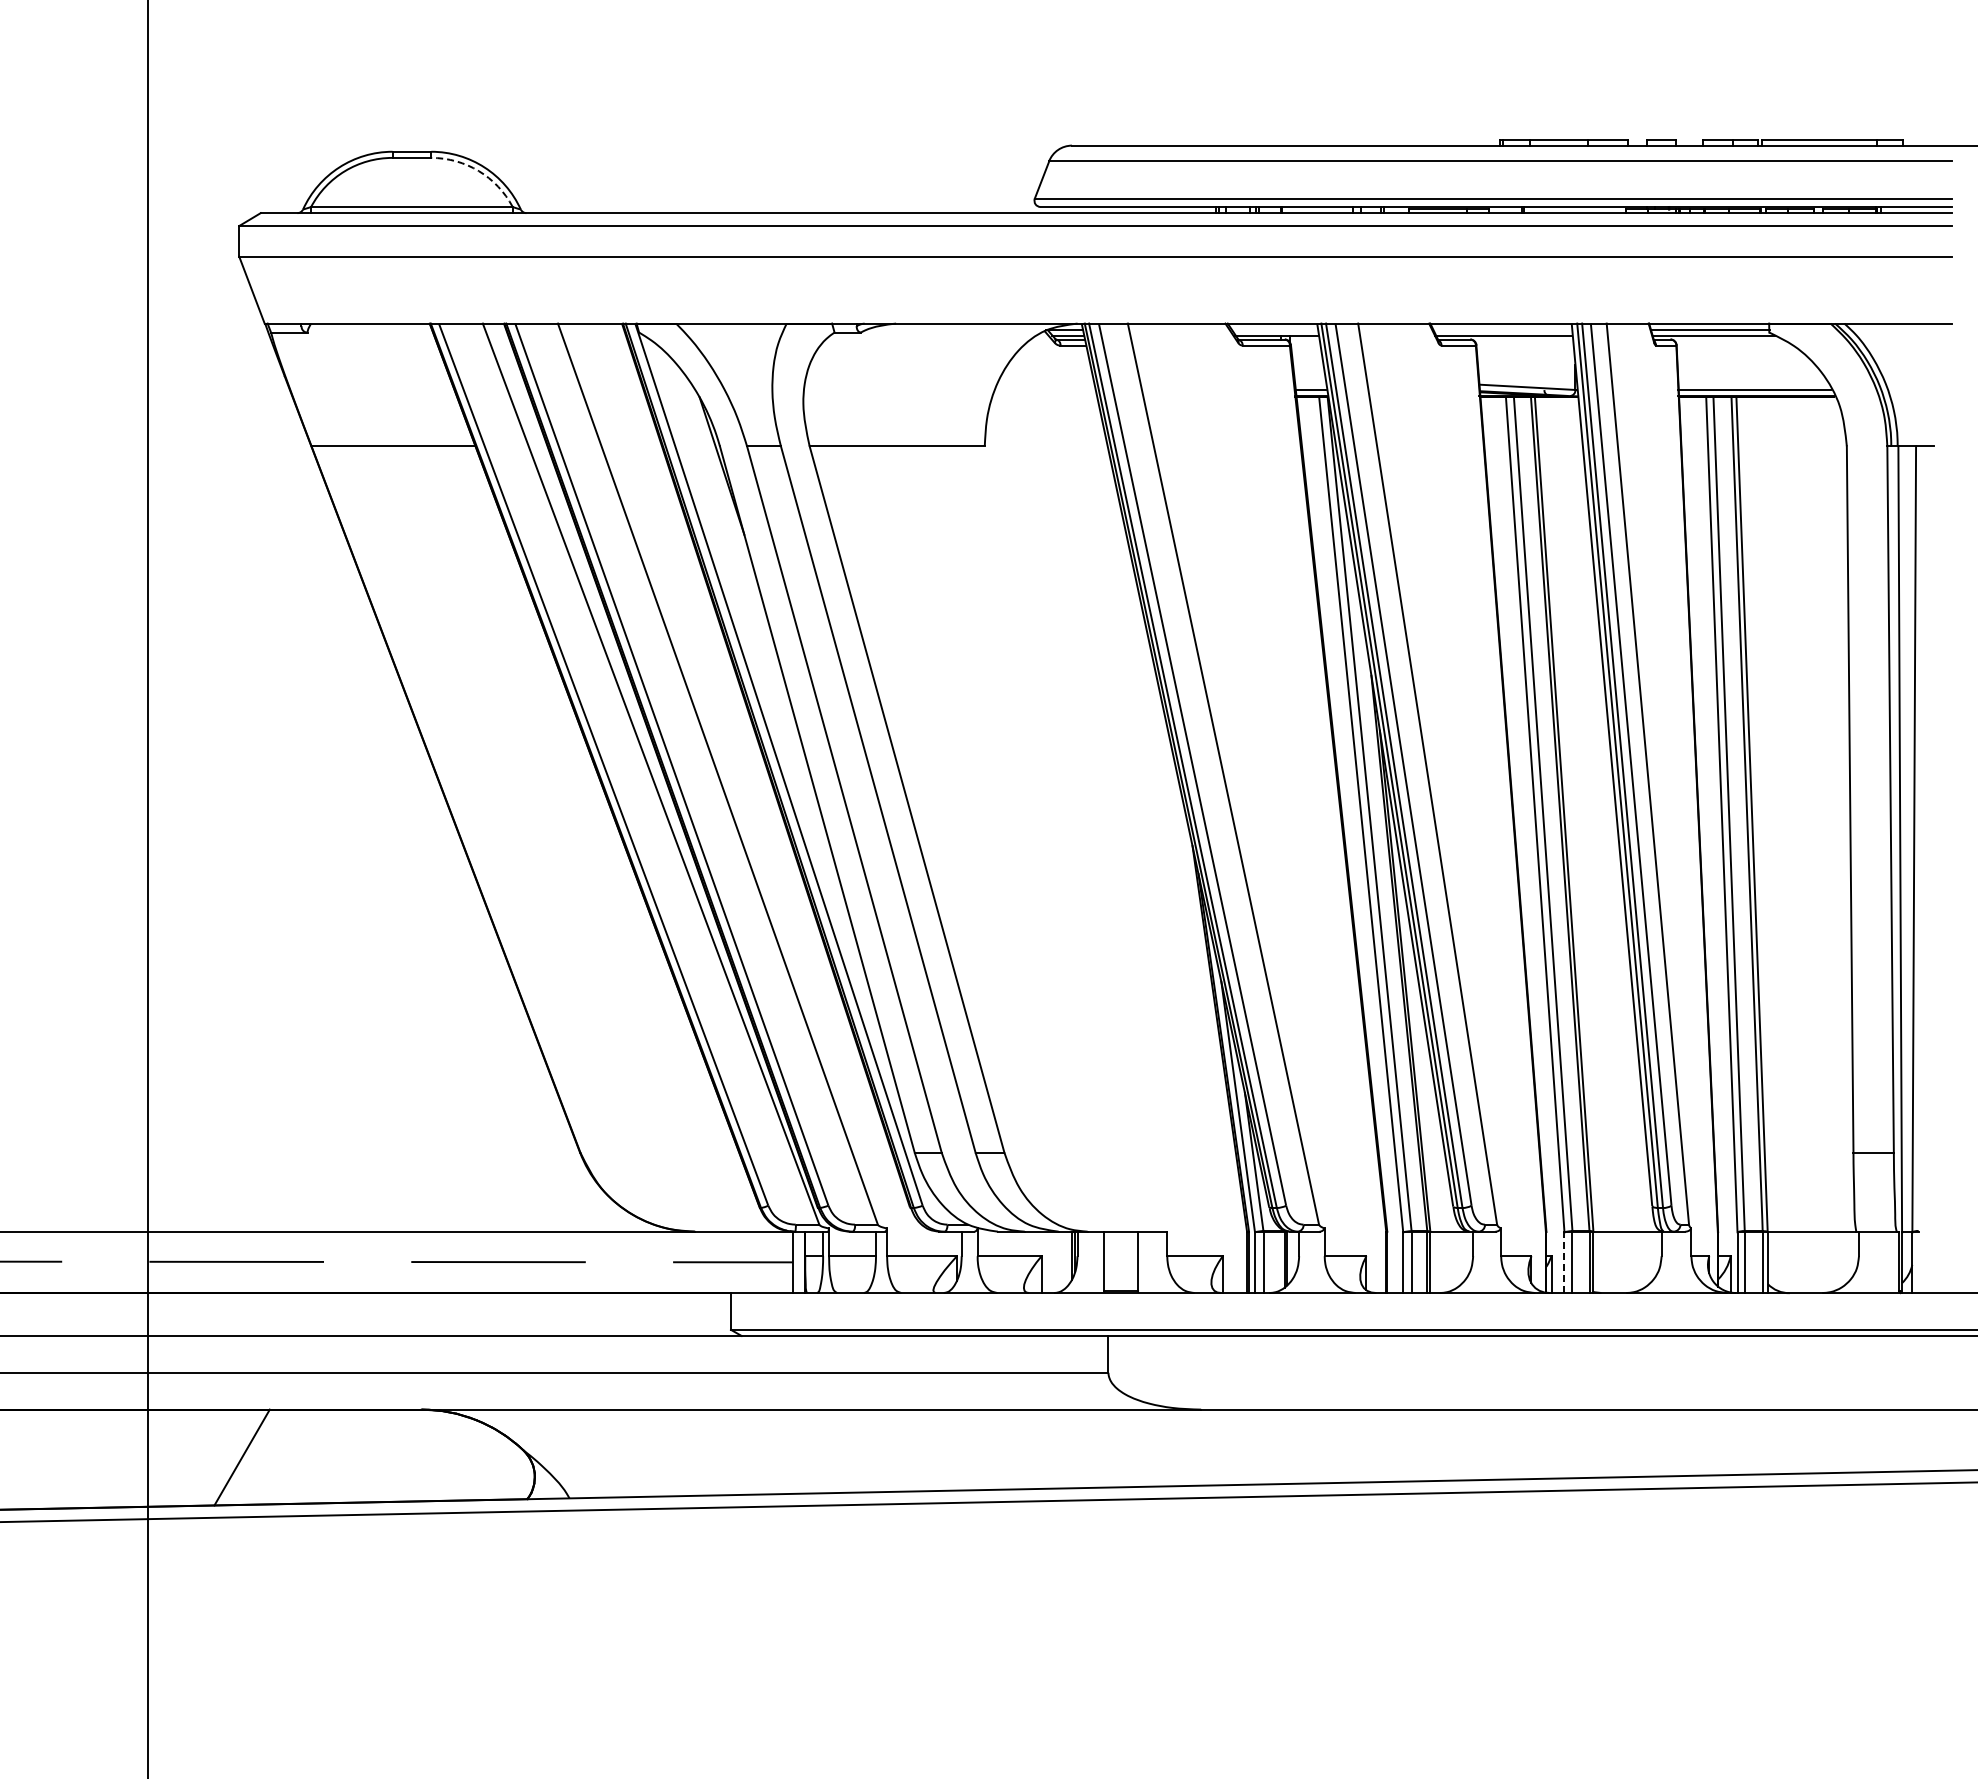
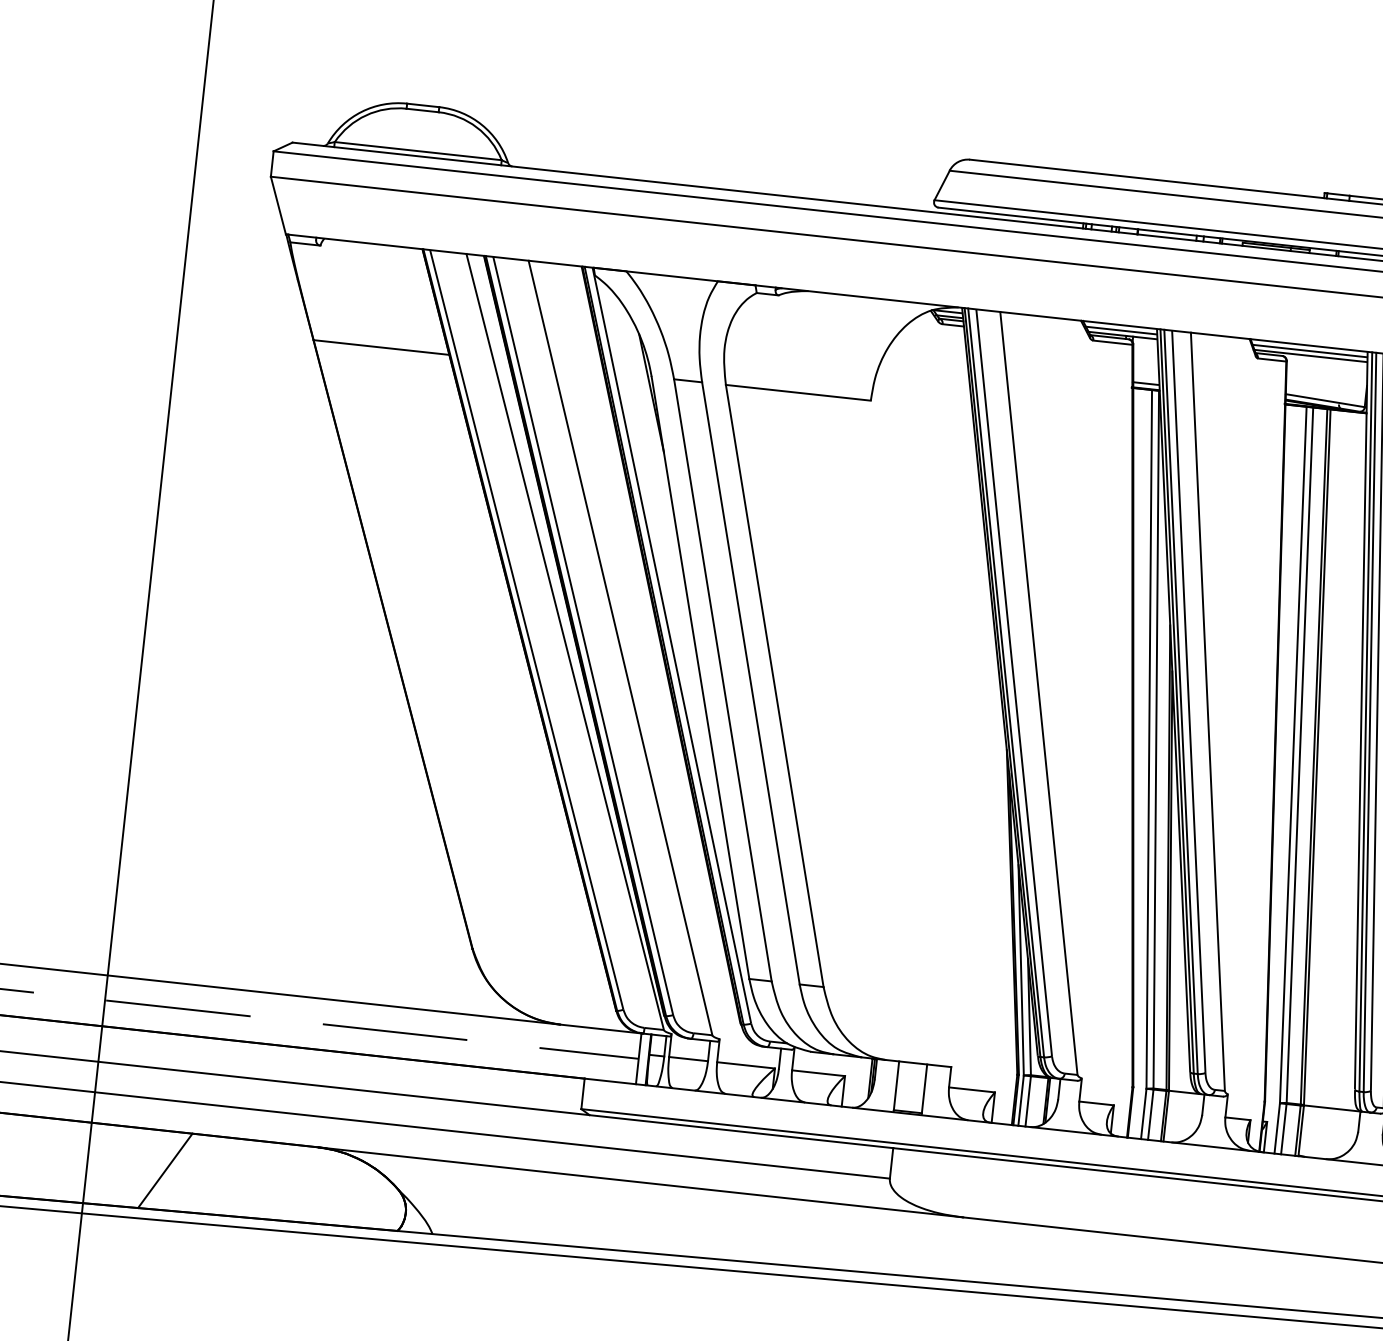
arc: (478, 171) -> (476, 127), dashed -> solid
line: (1274, 330) -> (1121, 330), added
line: (1501, 330) -> (1308, 351), added
line: (1564, 1262) -> (1277, 1128), dashed -> solid

